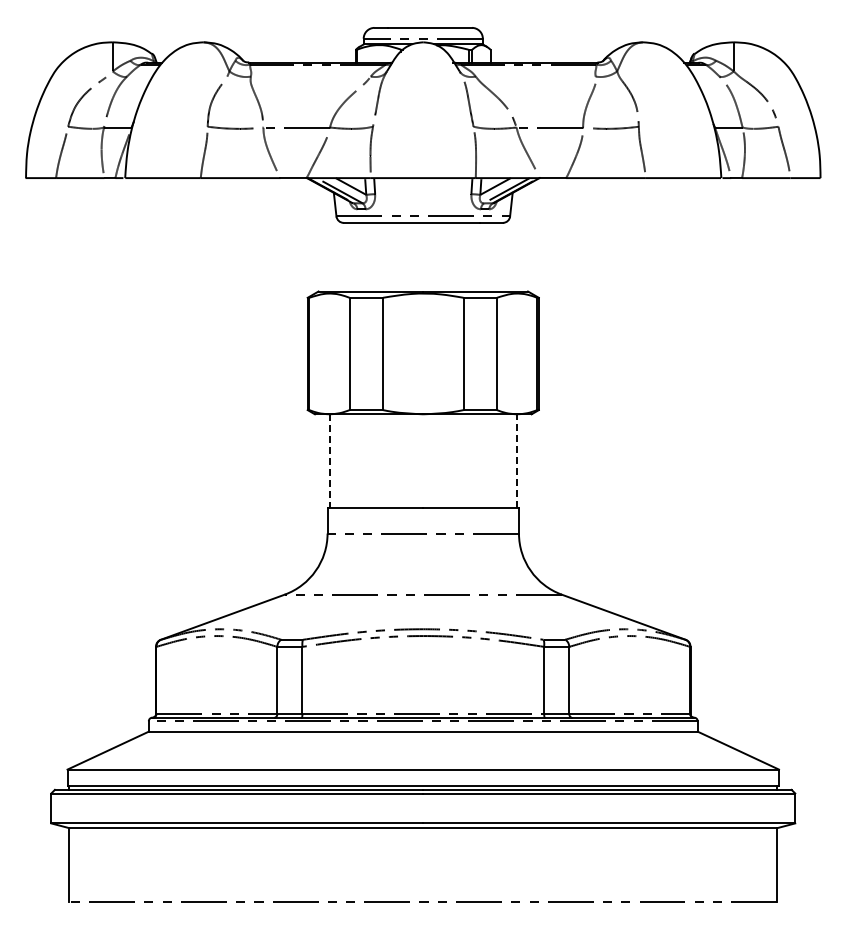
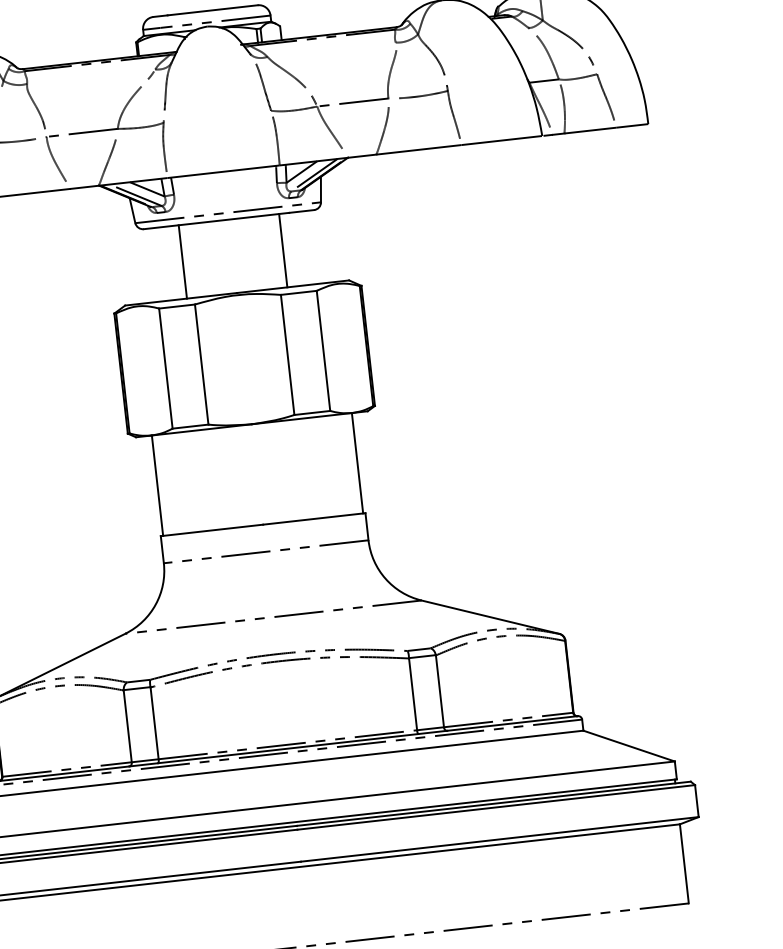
line: (376, 256) -> (182, 261), added
line: (470, 256) -> (283, 249), added
line: (329, 461) -> (157, 485), dashed -> solid
line: (516, 461) -> (357, 463), dashed -> solid

